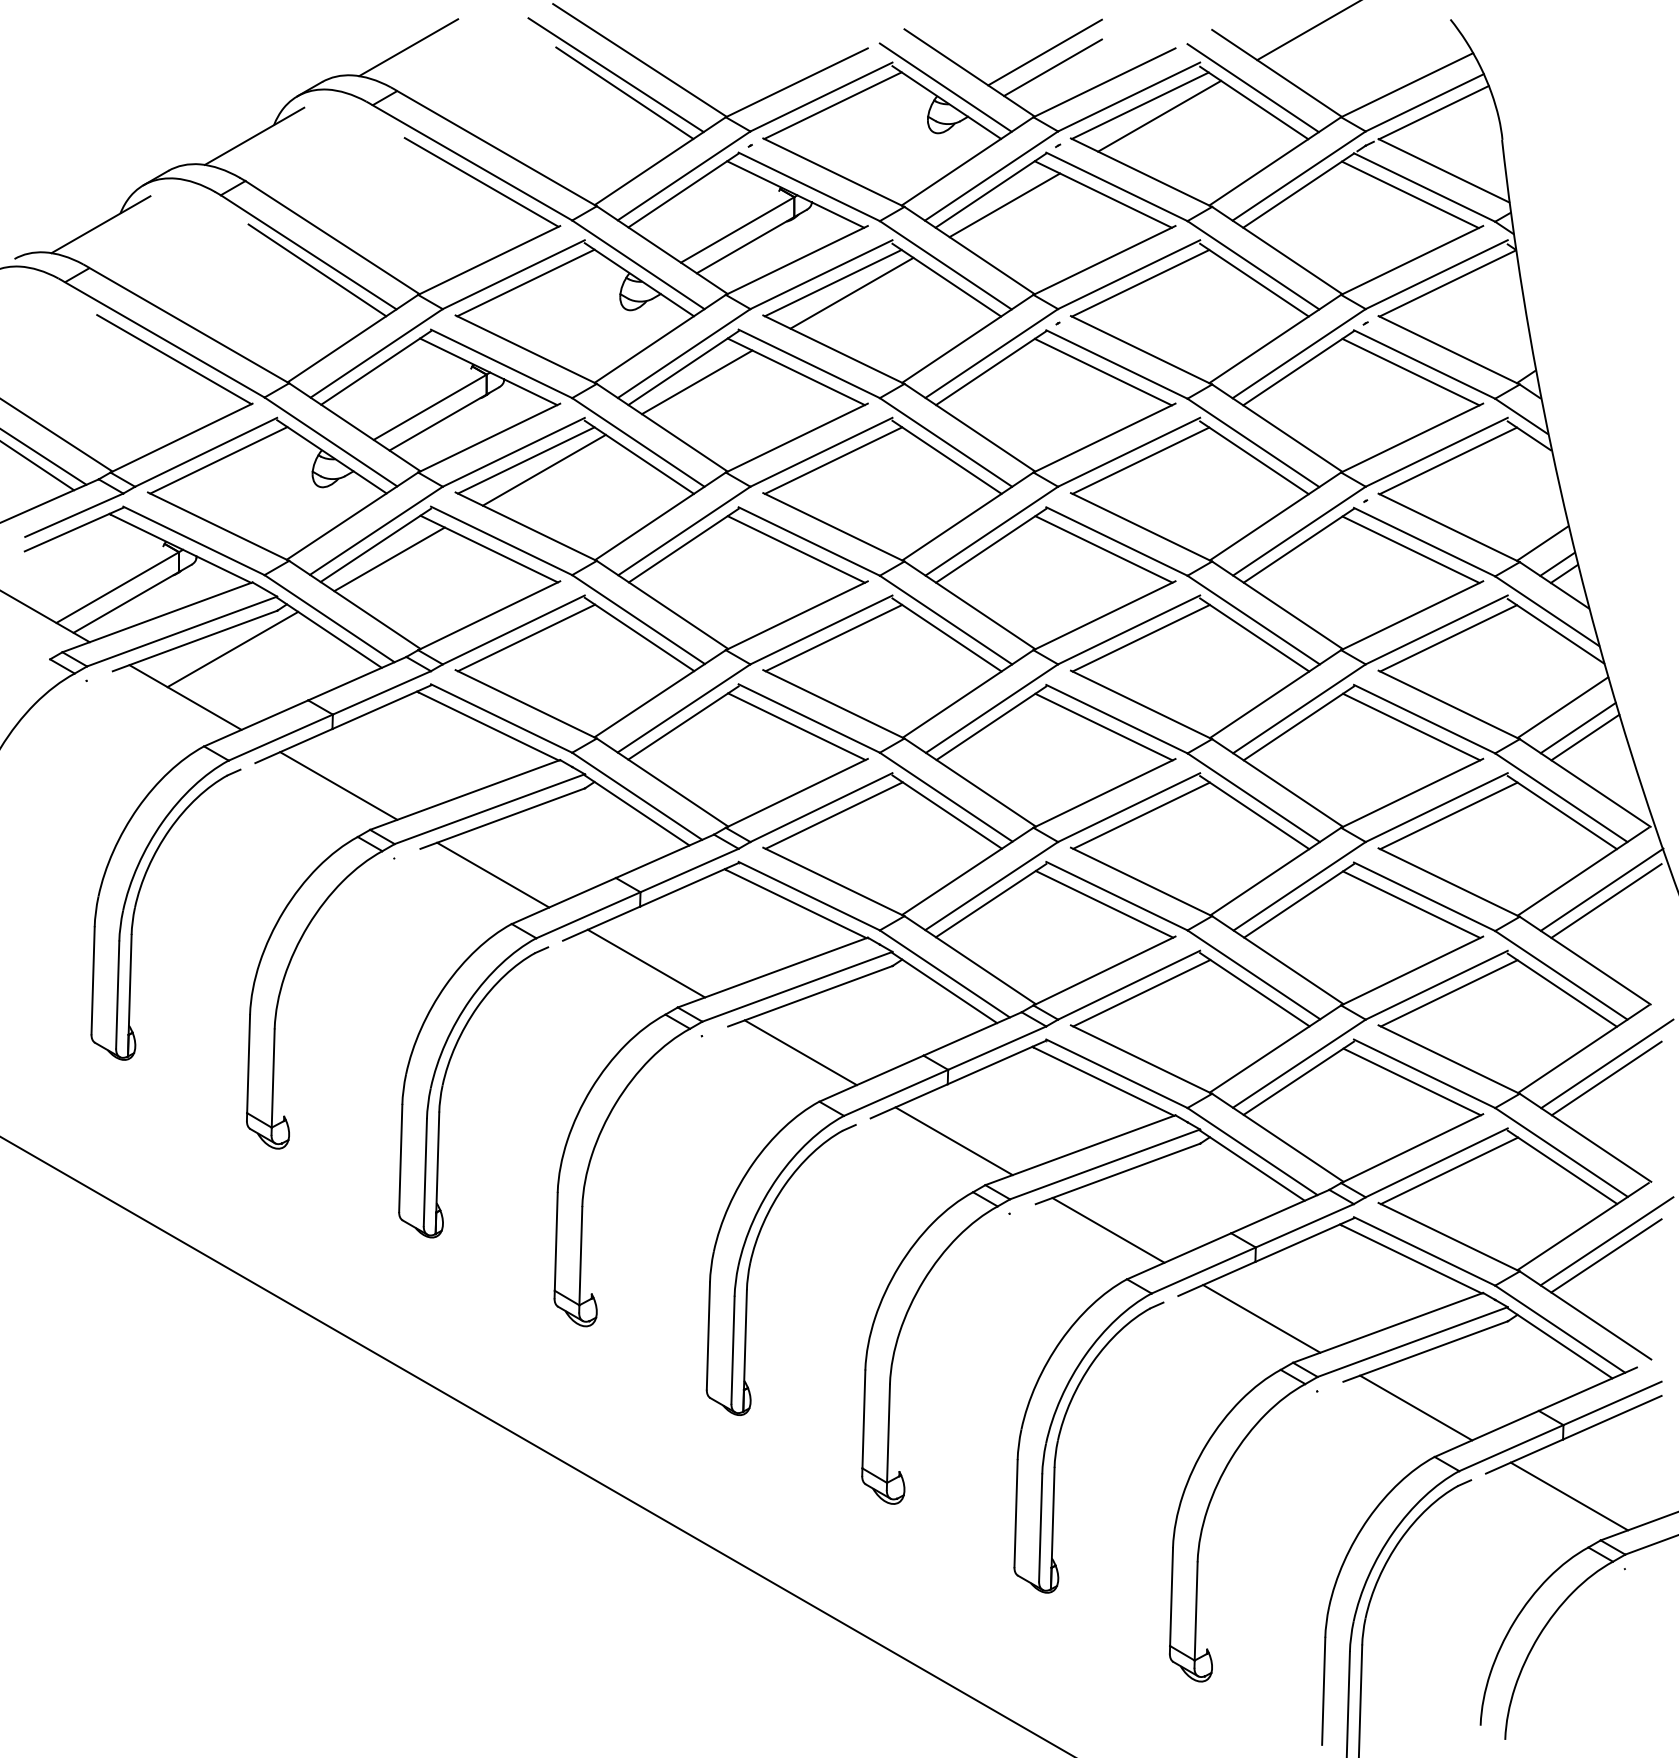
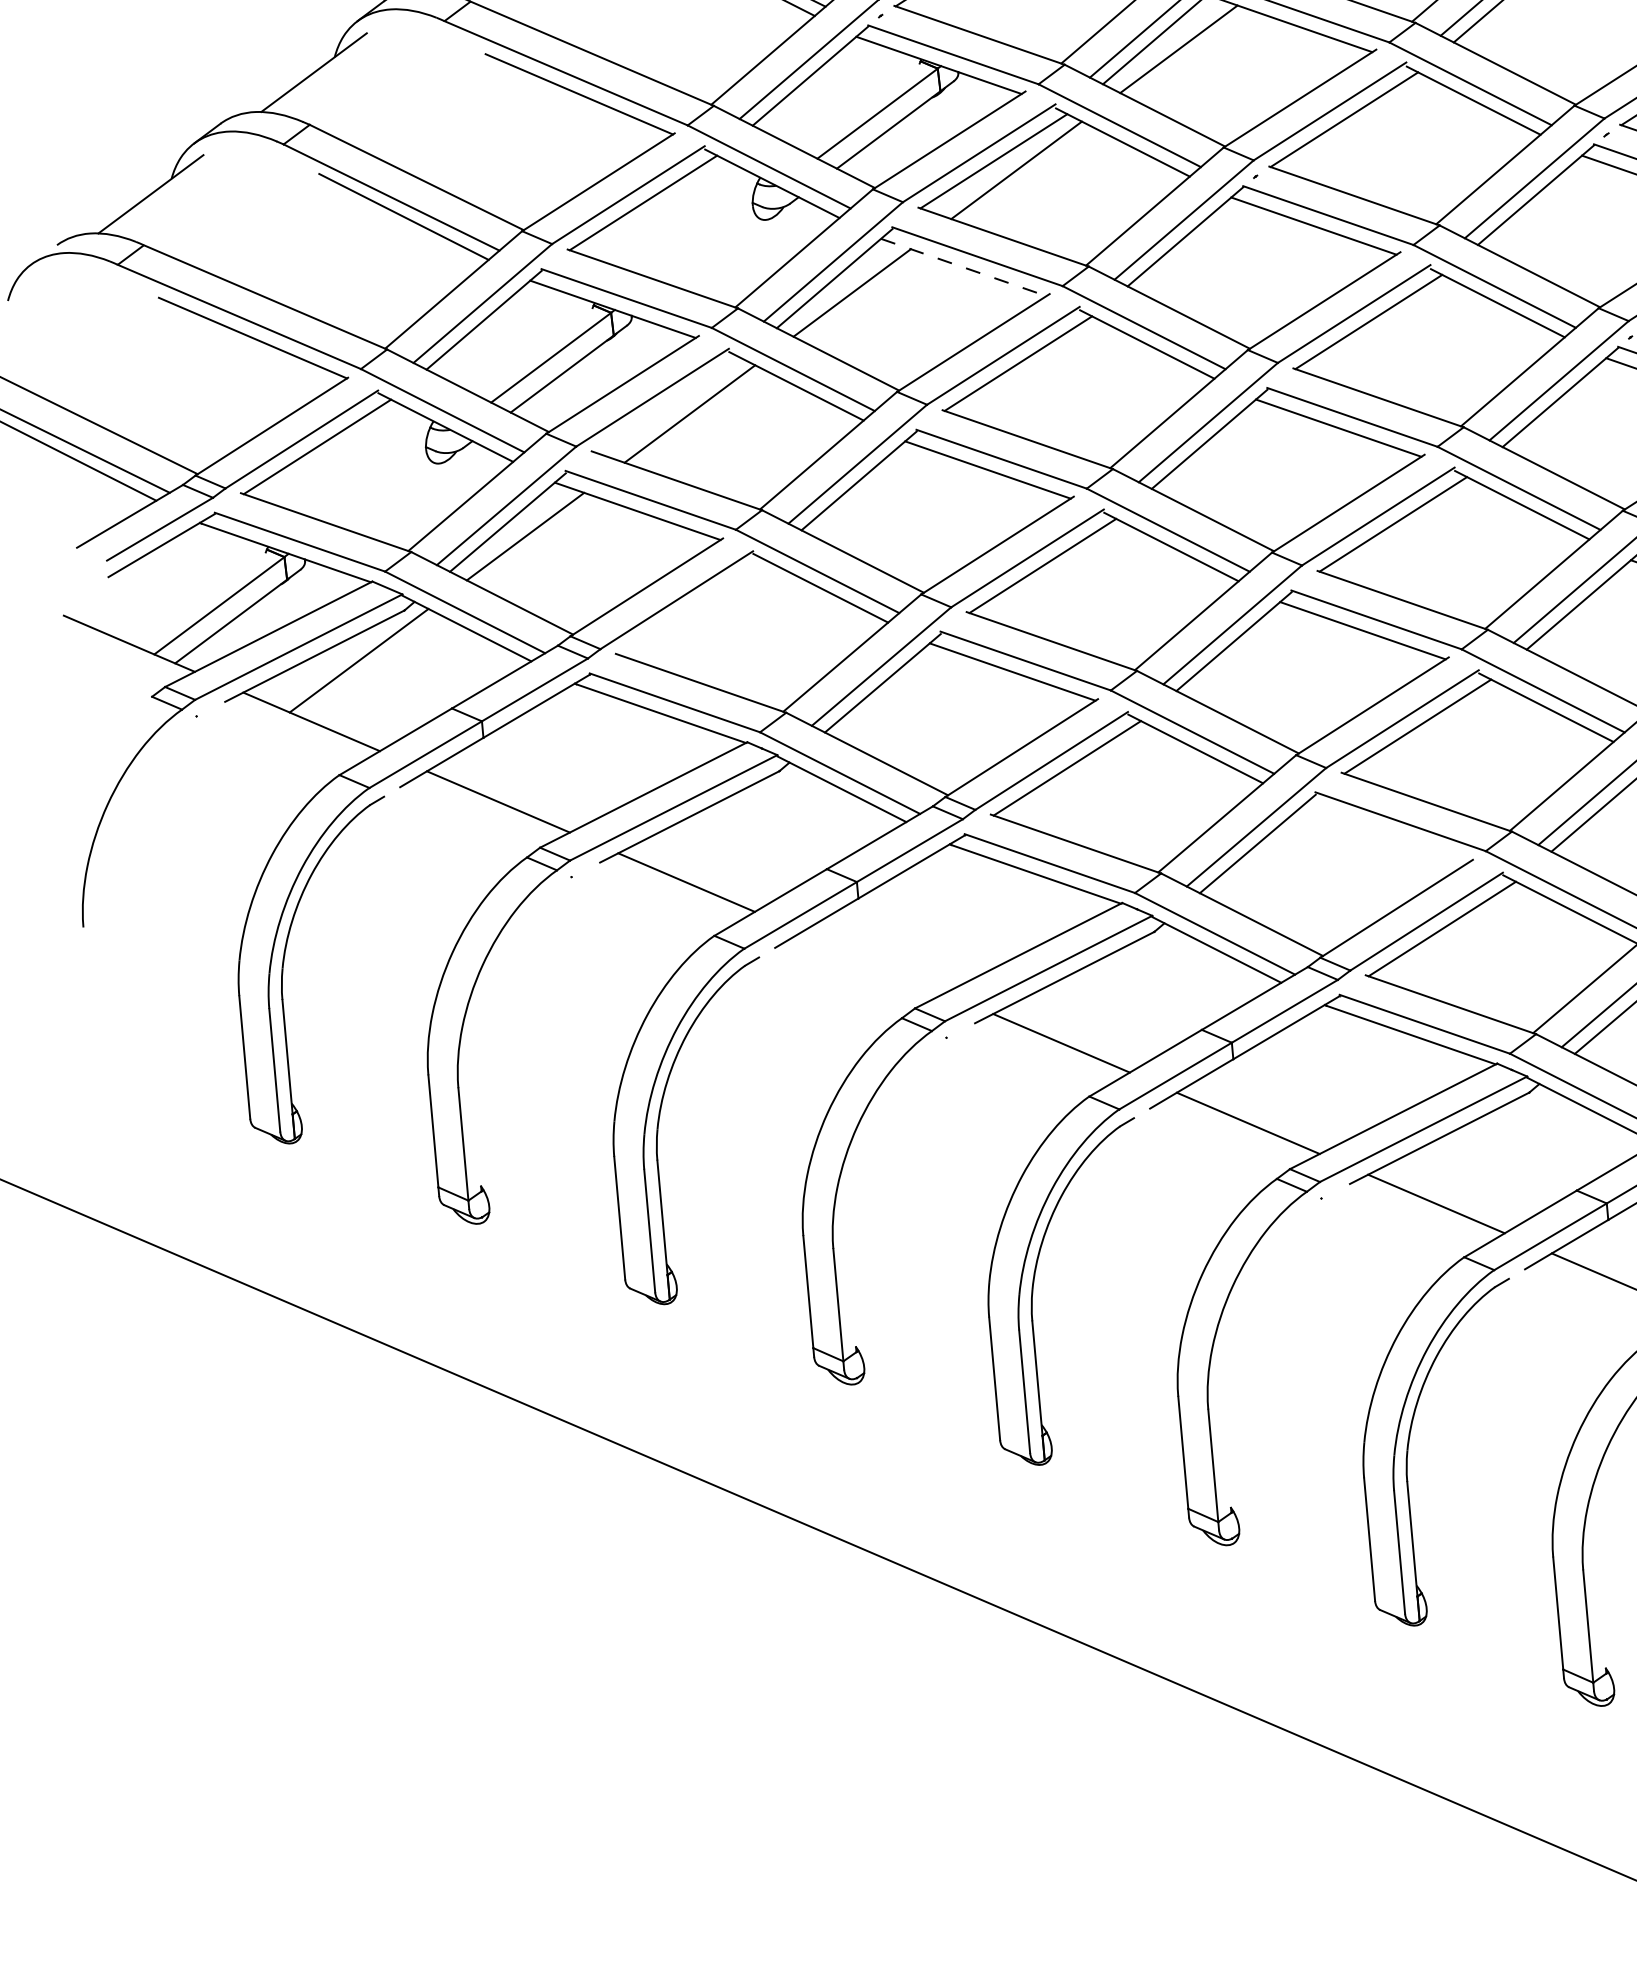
line: (796, 372) -> (964, 268), solid -> dashed
line: (525, 460) -> (667, 405), removed
line: (526, 637) -> (692, 607), removed
line: (1104, 904) -> (1387, 832), removed
line: (646, 963) -> (873, 962), removed

